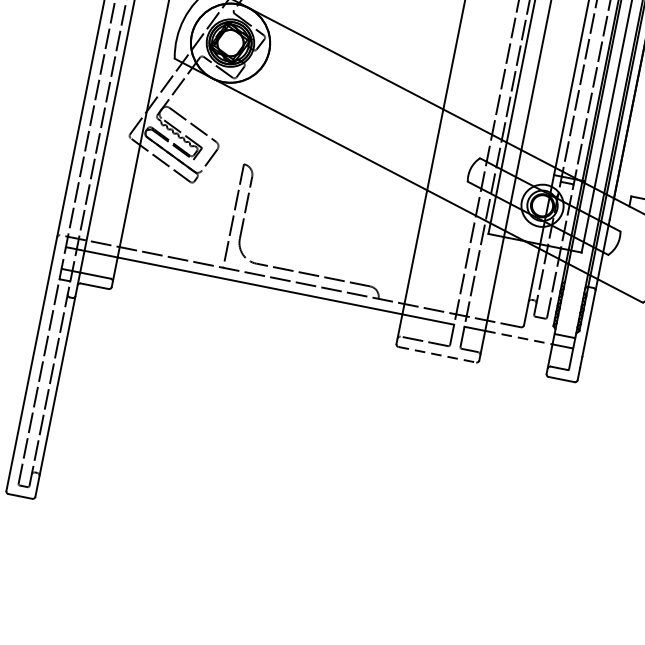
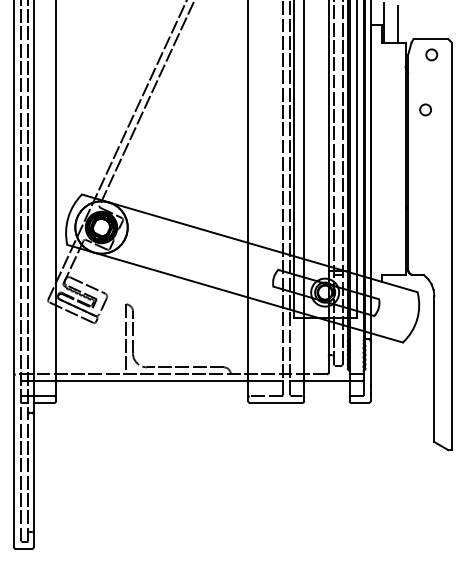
line: (518, 337) -> (326, 381), dashed -> solid
line: (437, 354) -> (276, 402), dashed -> solid

